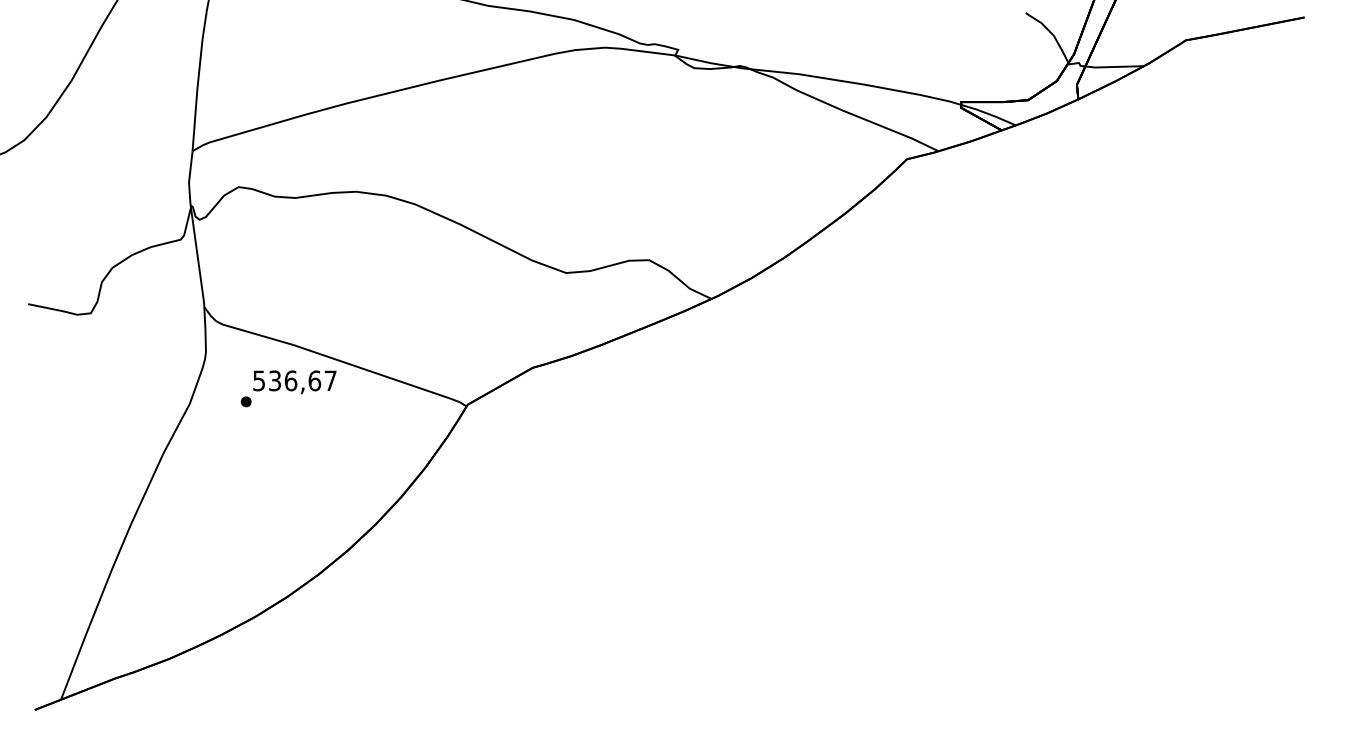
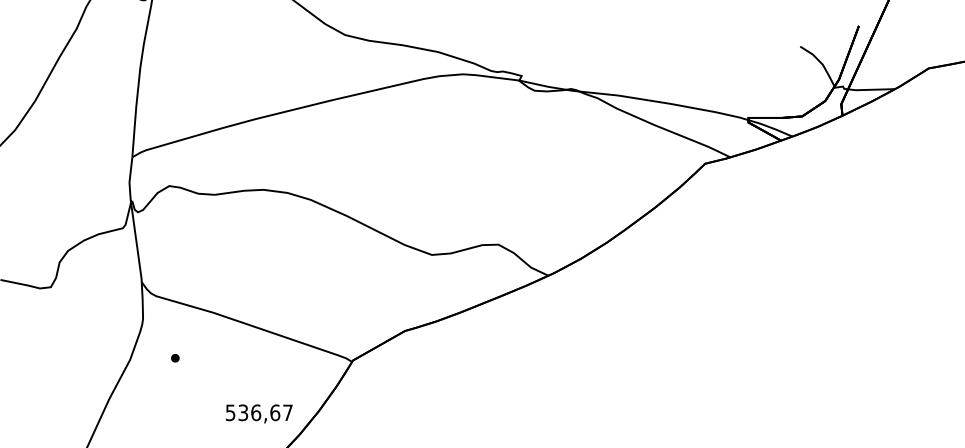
text: (294, 382) -> (258, 414), moved

